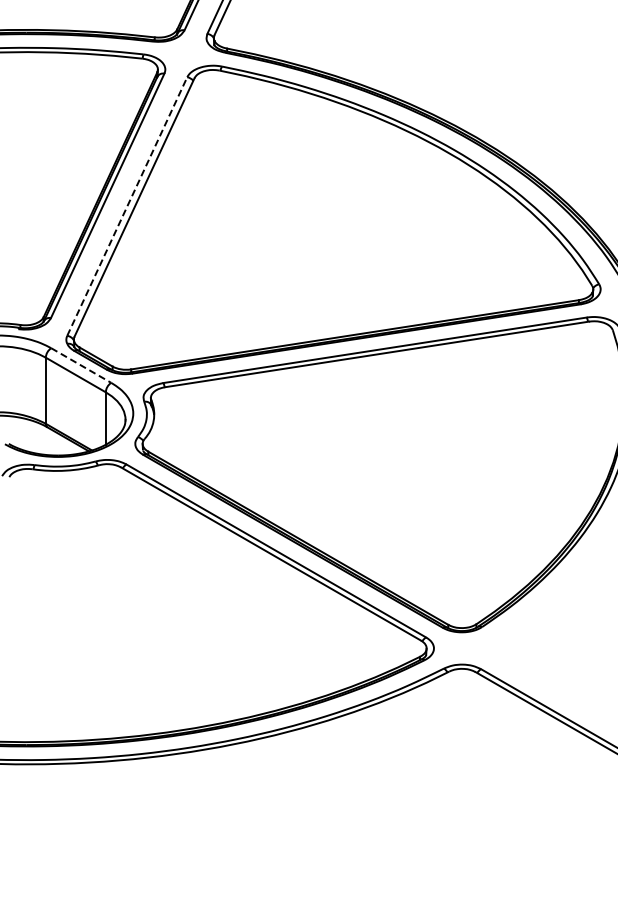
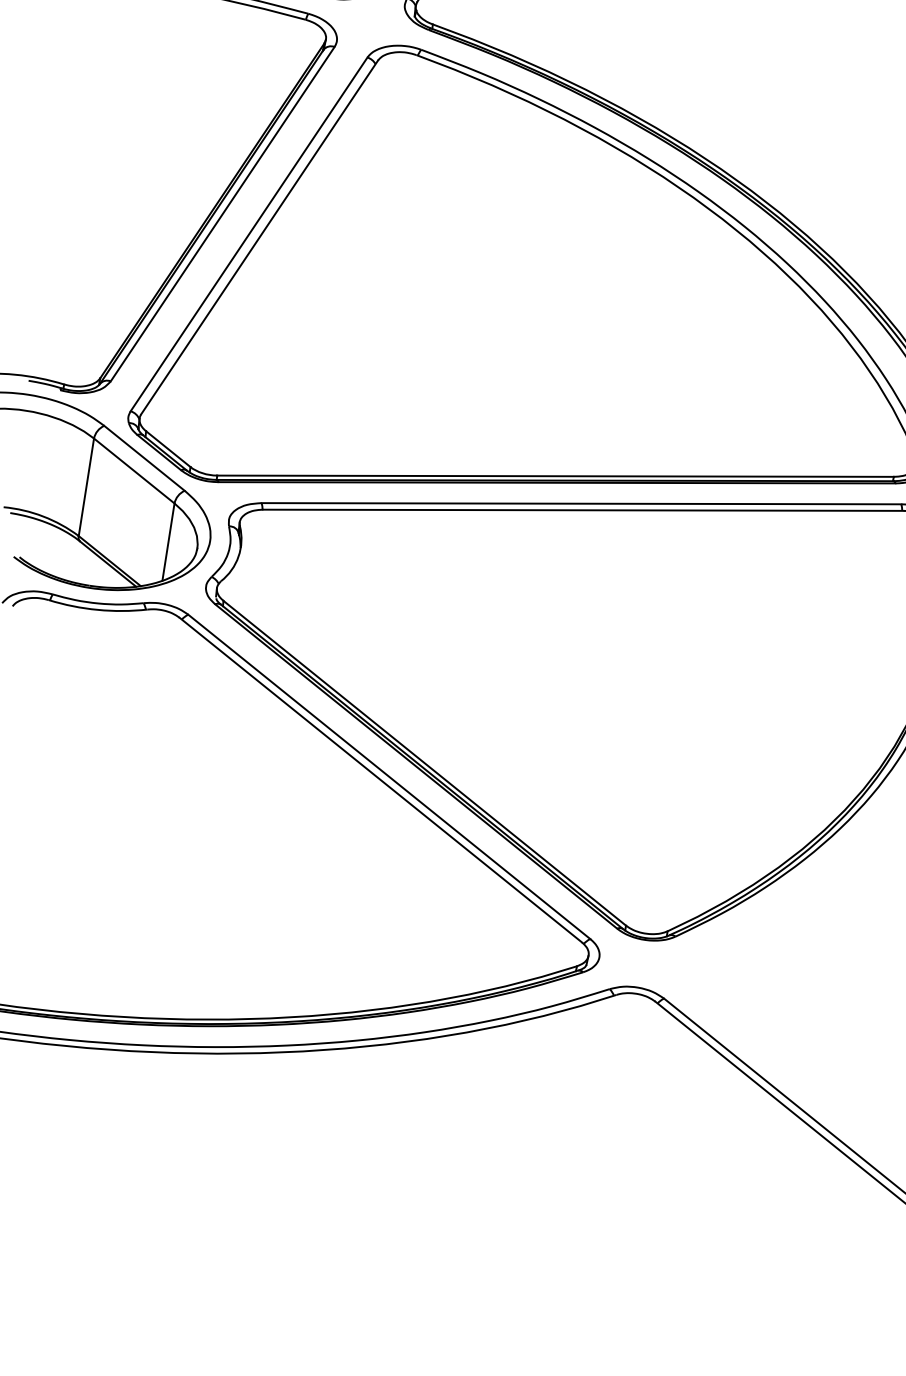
line: (127, 206) -> (249, 234), dashed -> solid
line: (81, 365) -> (144, 458), dashed -> solid

